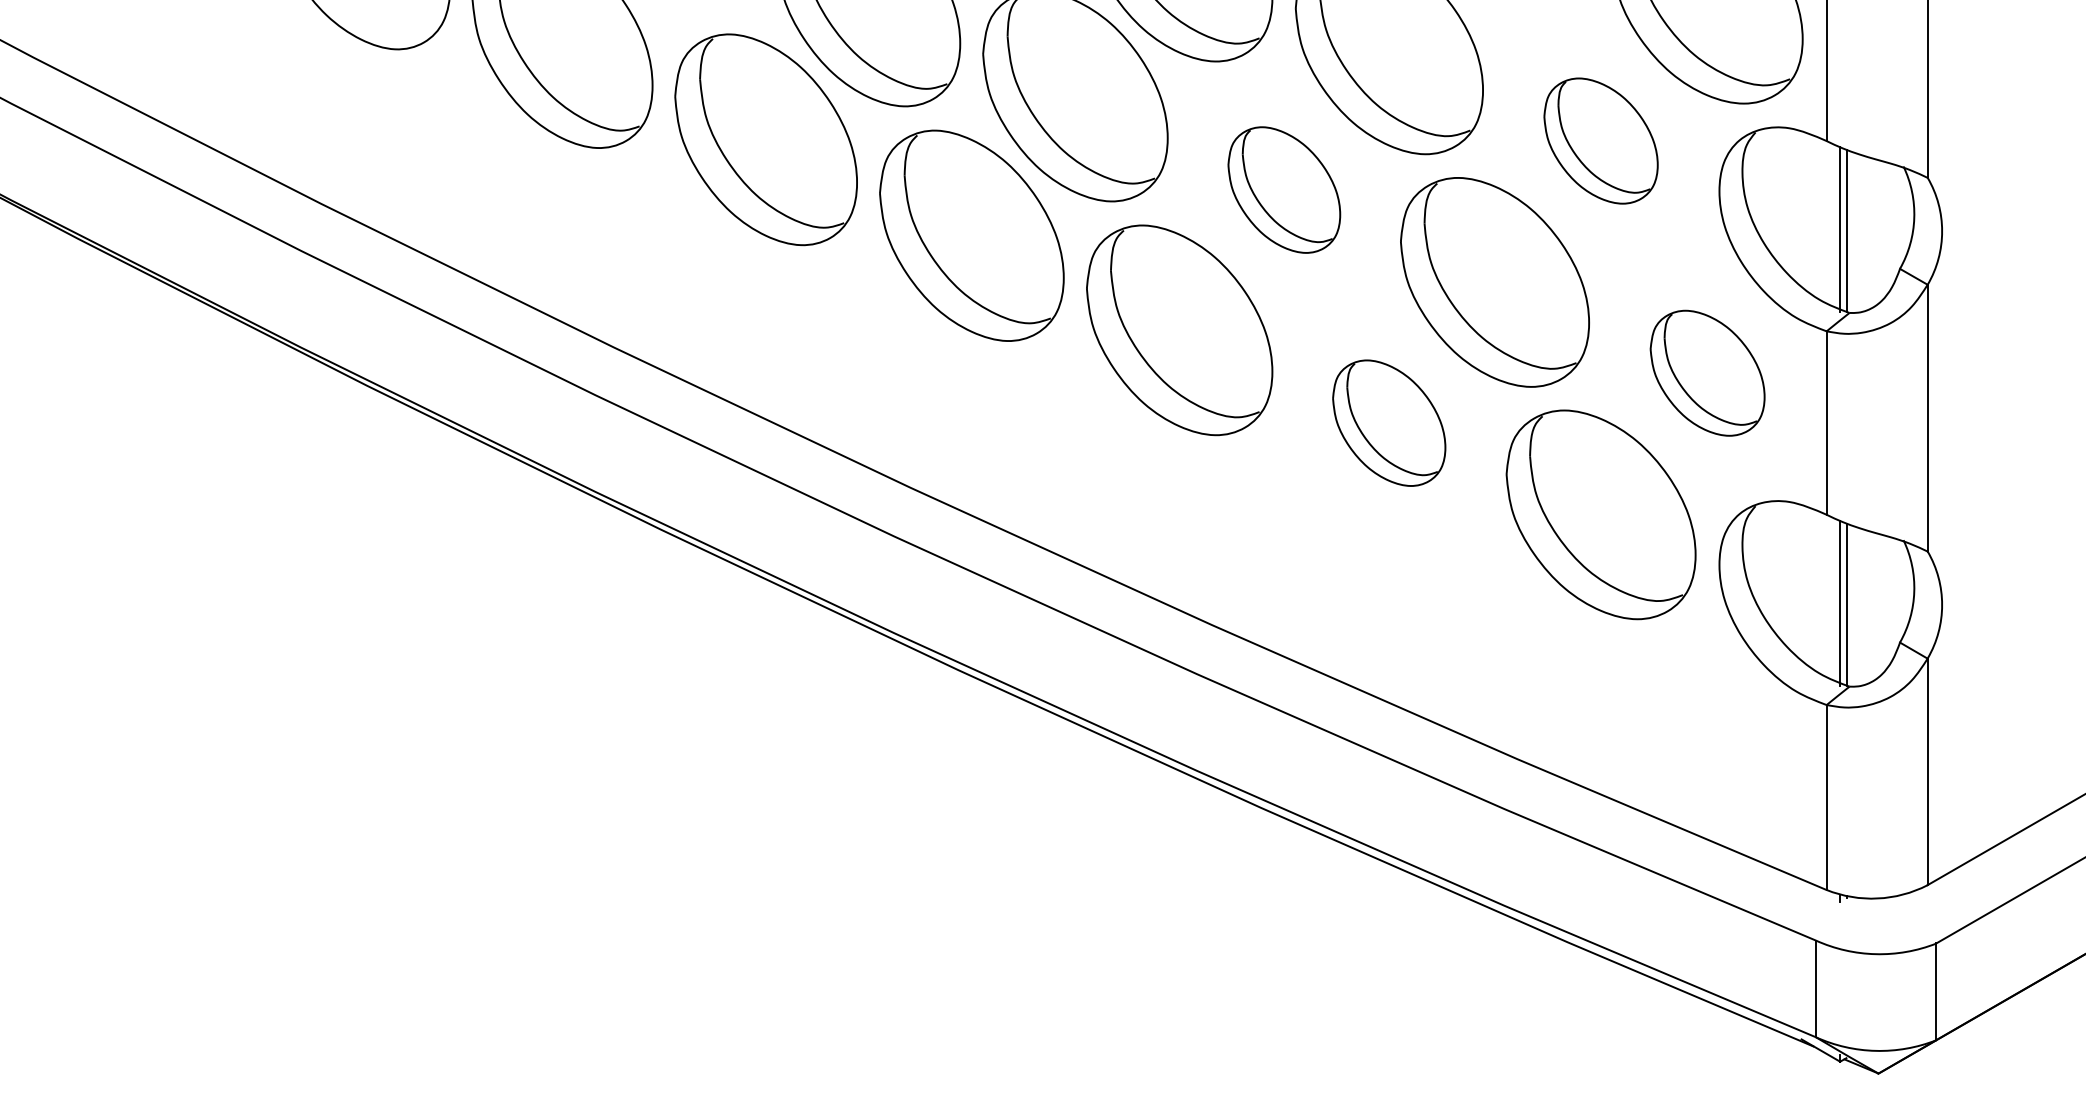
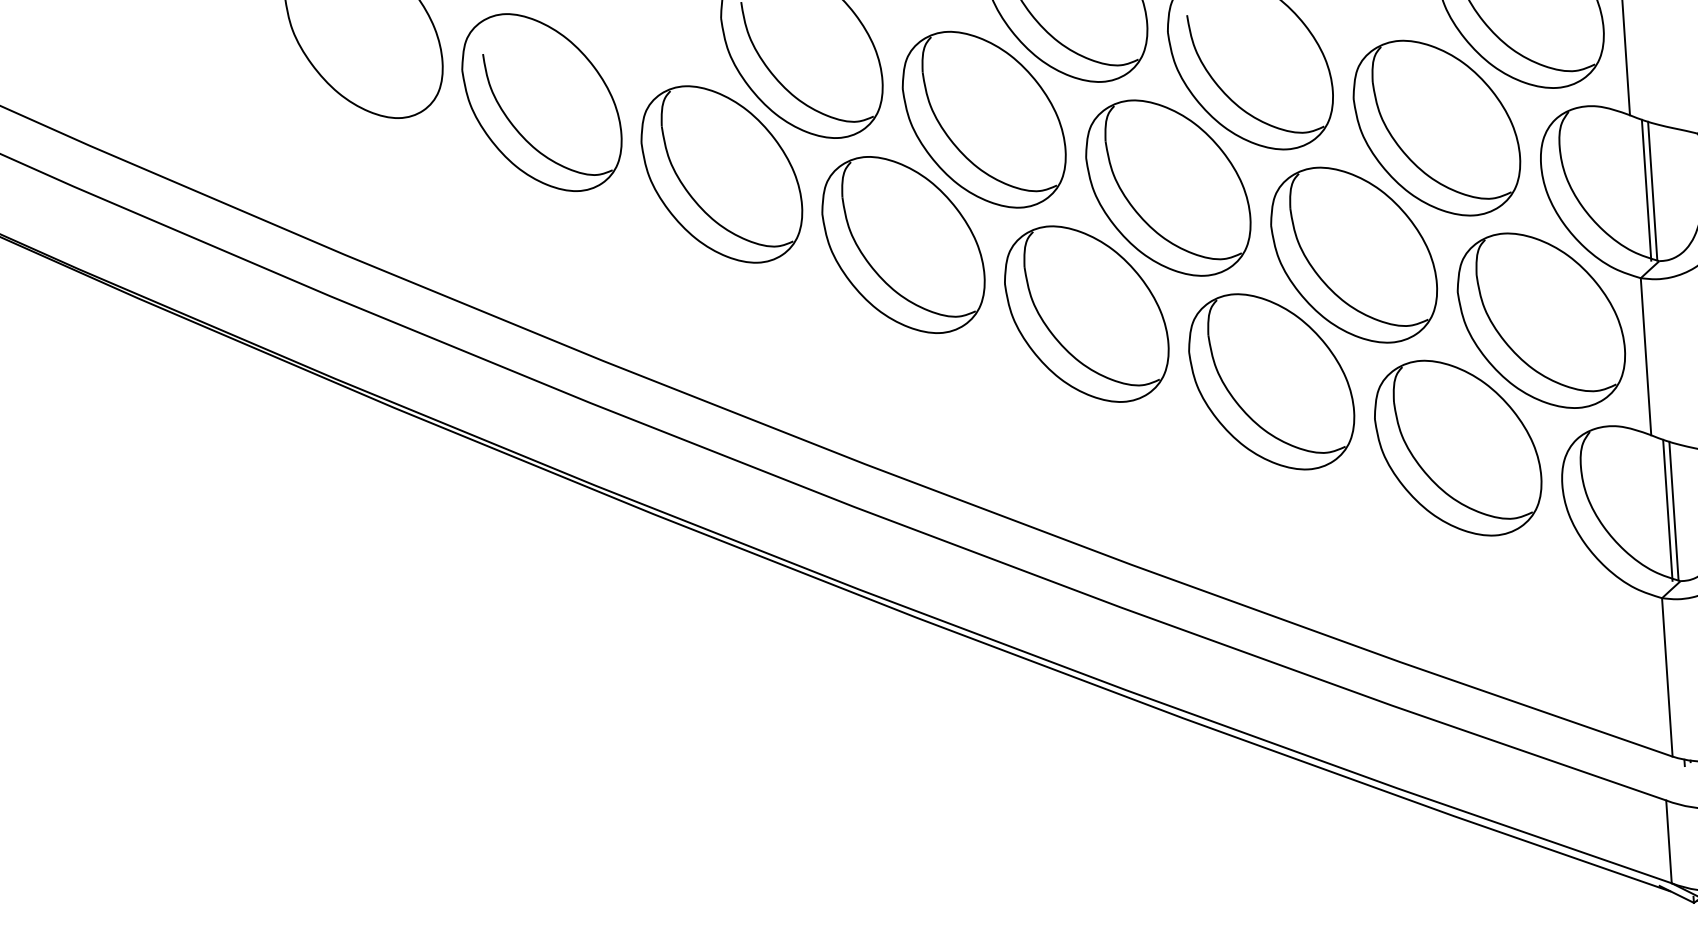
part: (1600, 140) -> (1436, 127), size x1.67
part: (1284, 189) -> (1168, 187), size x1.67
part: (1707, 373) -> (1541, 321), size x1.67
part: (1388, 422) -> (1270, 381), size x1.67

